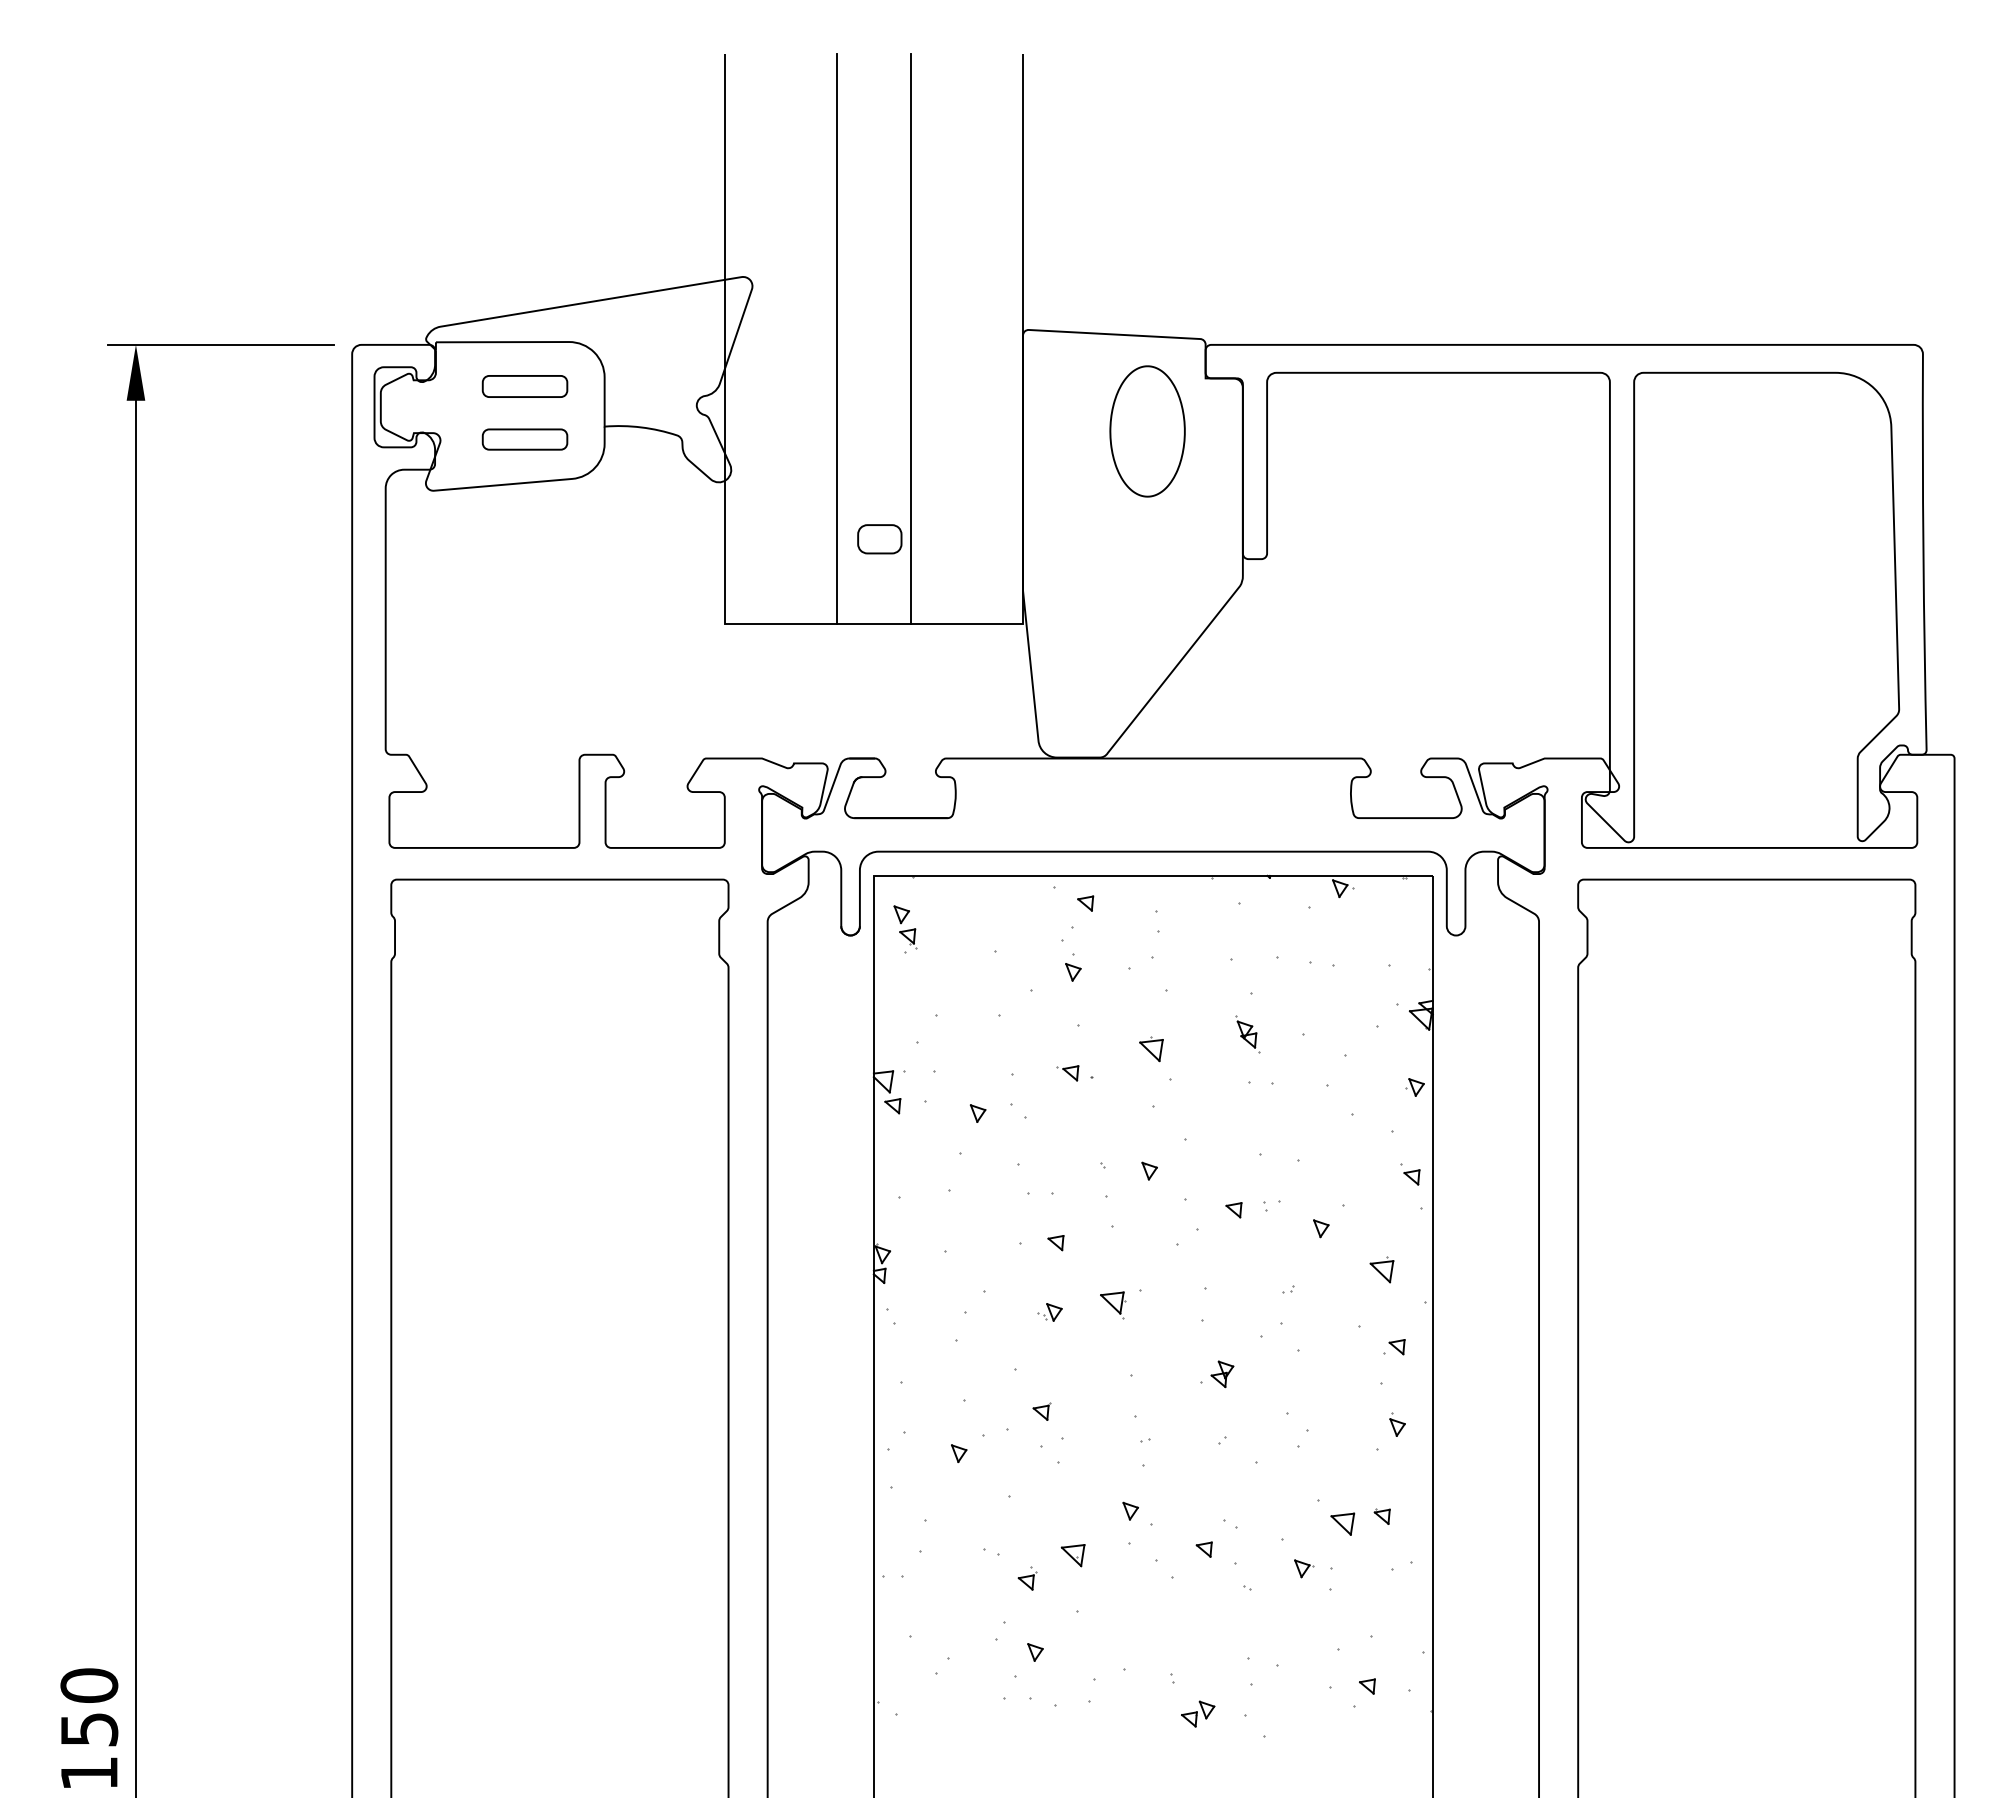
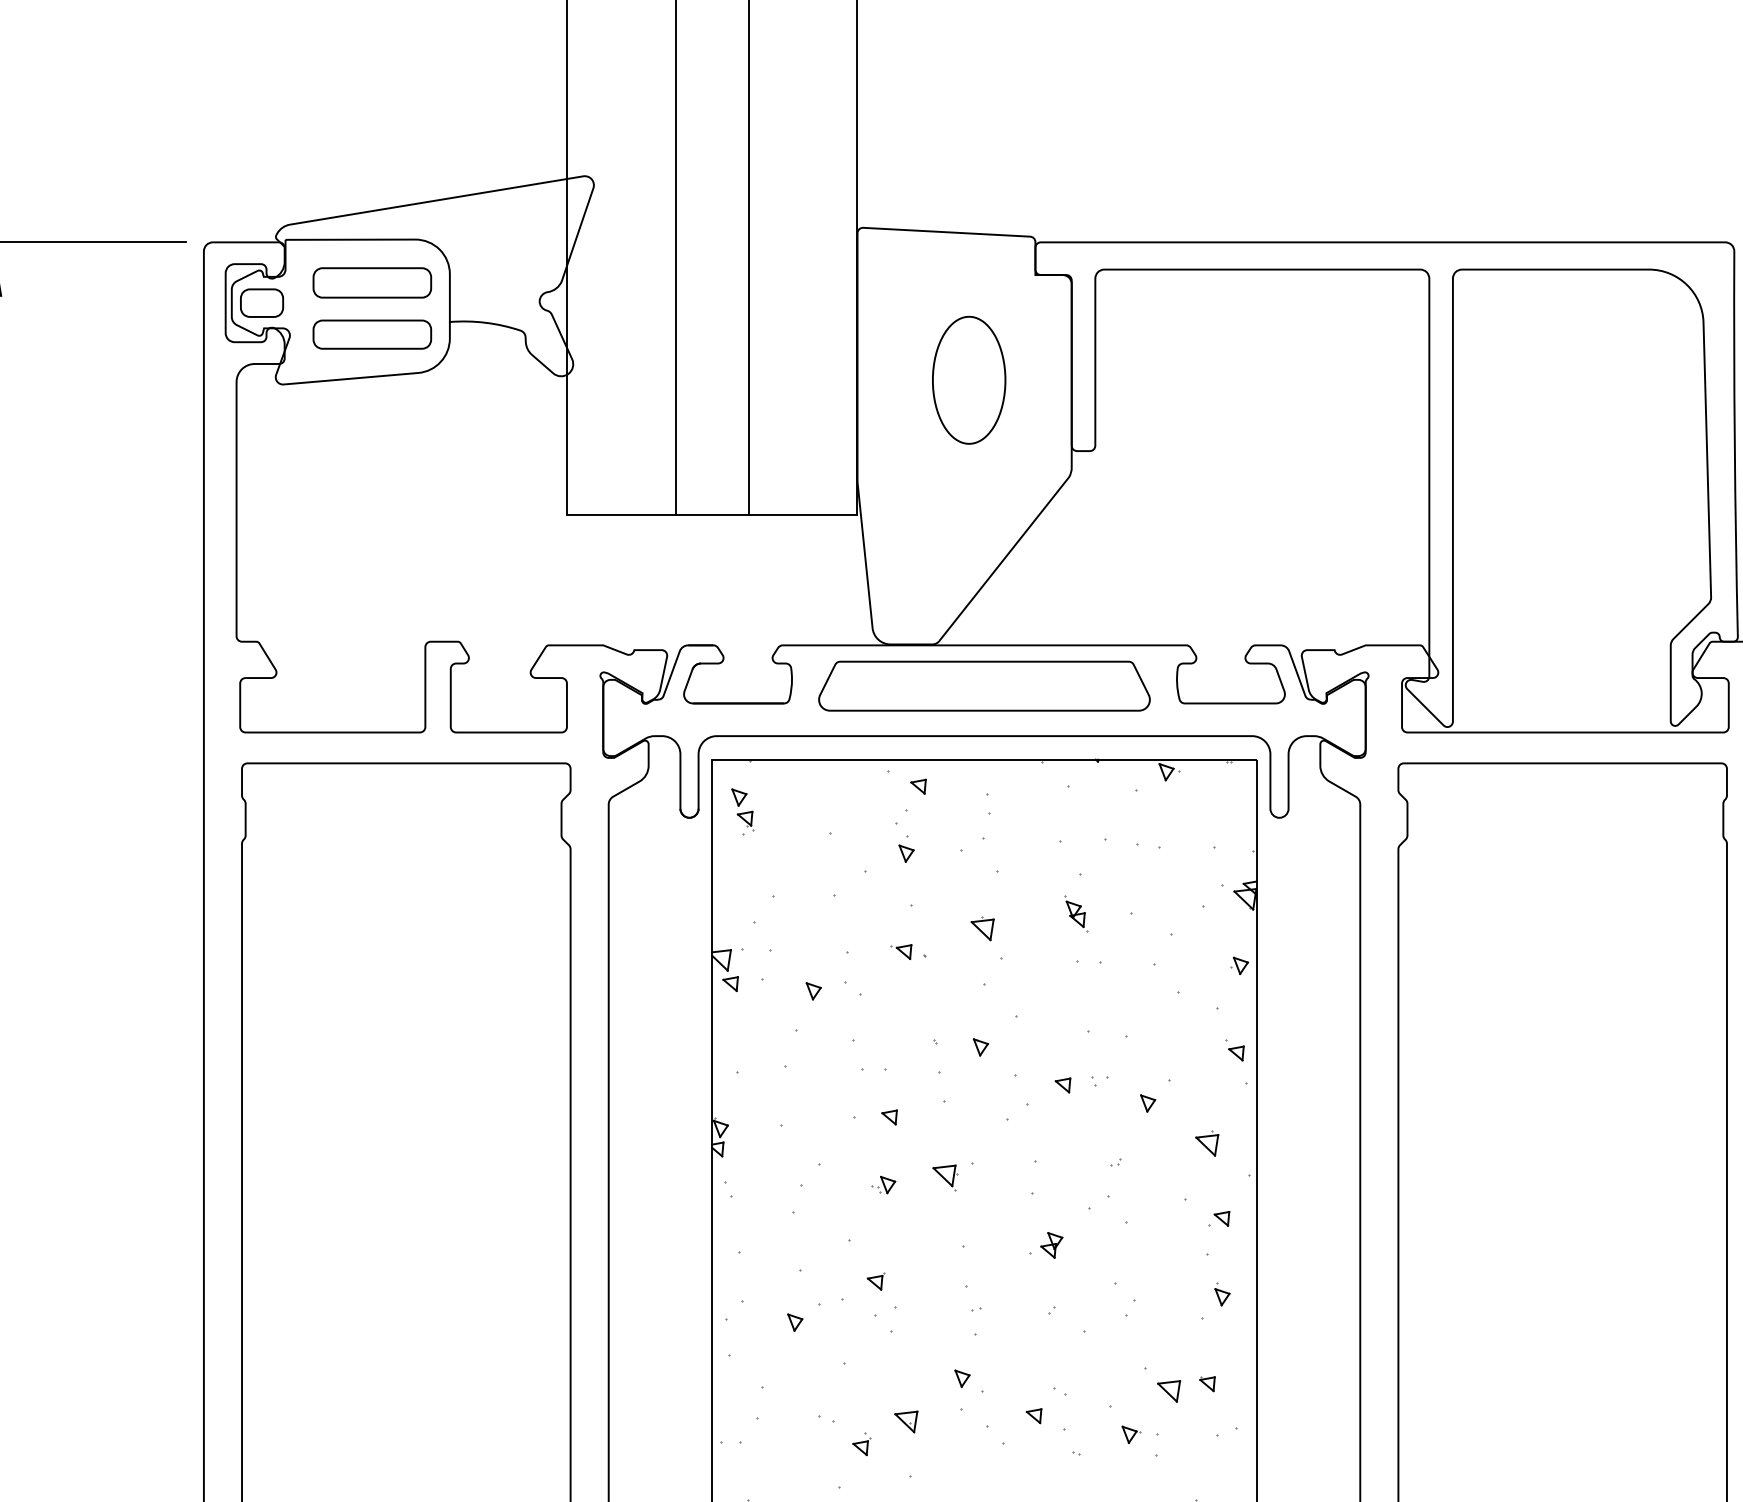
part: (524, 386) -> (371, 282), size x1.43
part: (1147, 431) -> (969, 380), moved
part: (524, 439) -> (371, 334), size x1.43
part: (879, 539) -> (261, 303), moved
part: (1152, 800) -> (983, 686), added

